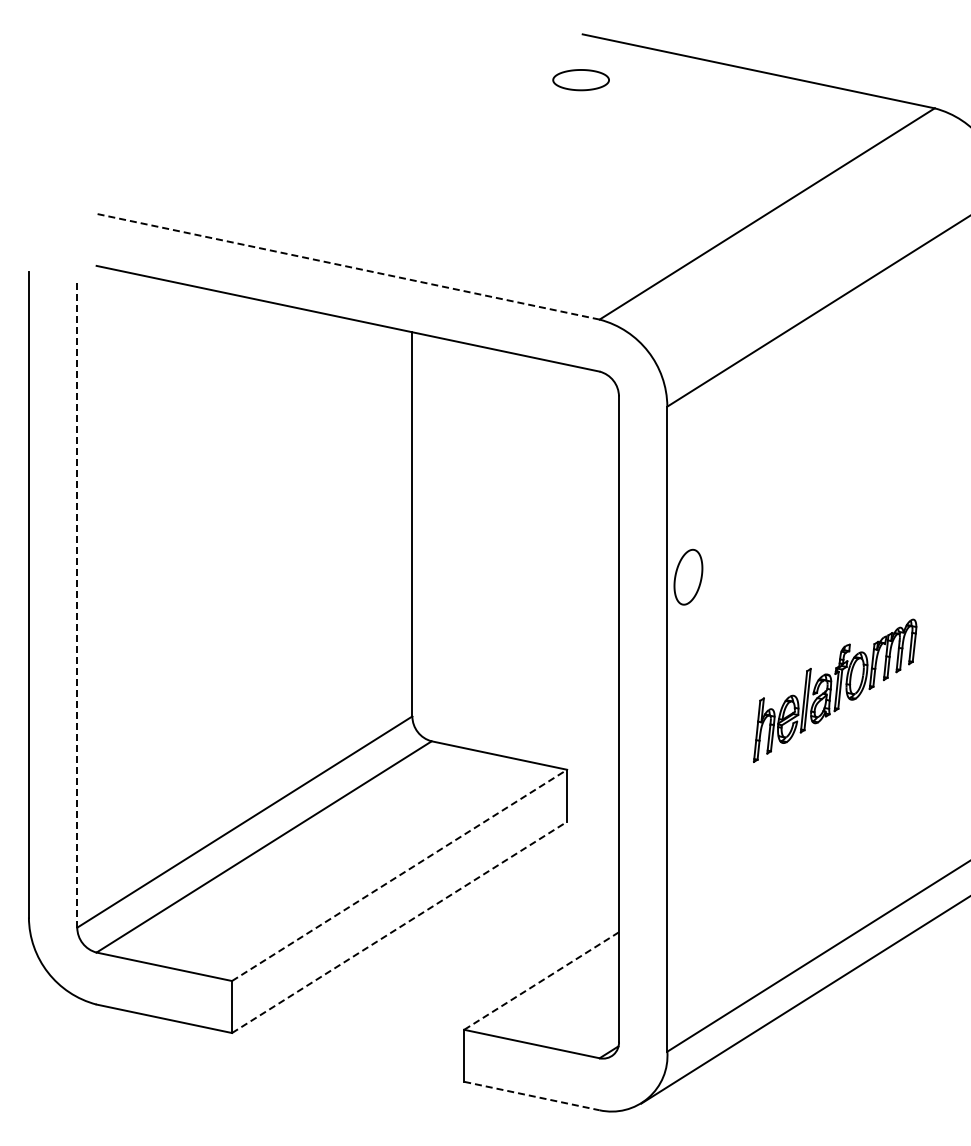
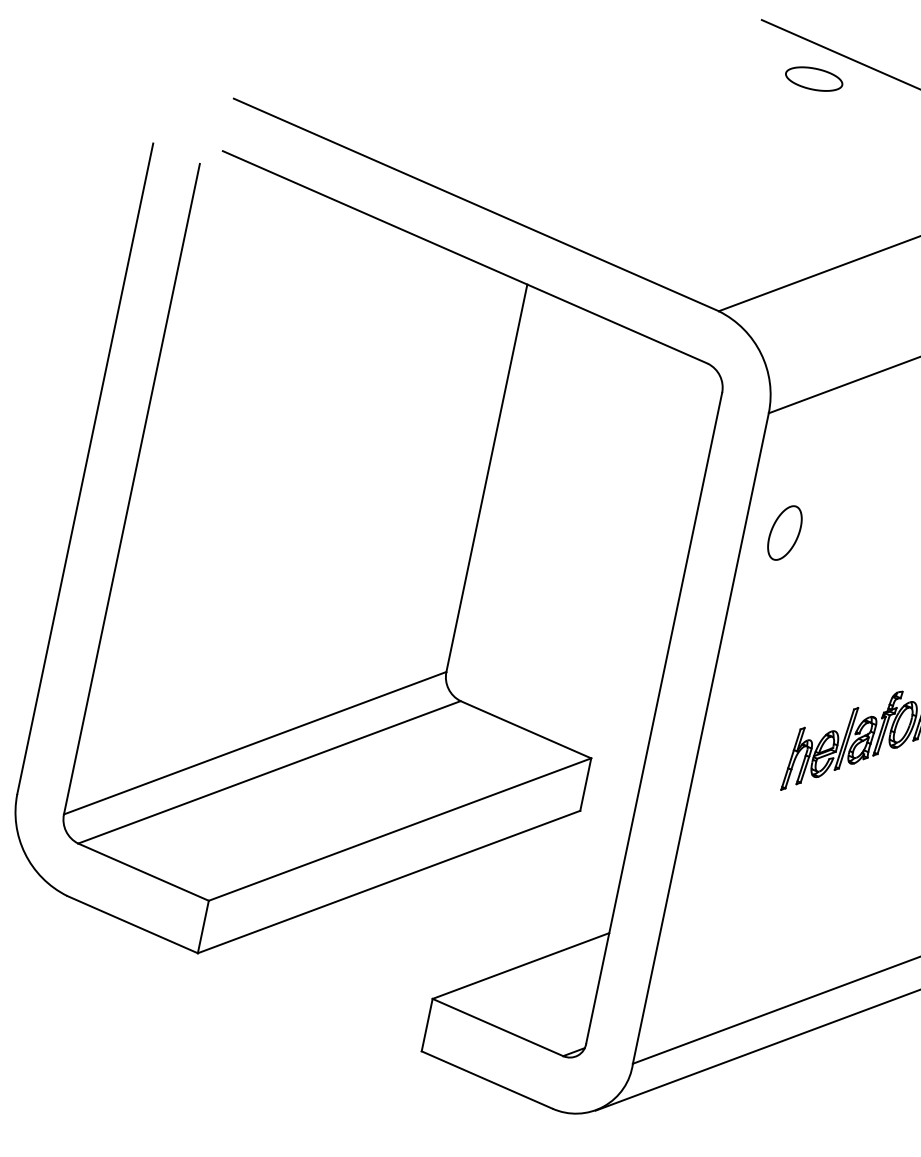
part: (580, 80) -> (813, 79), moved
line: (348, 266) -> (476, 204), dashed -> solid
part: (688, 576) -> (785, 532), moved
line: (77, 605) -> (132, 489), dashed -> solid
line: (400, 875) -> (400, 829), dashed -> solid
line: (400, 927) -> (389, 882), dashed -> solid
line: (542, 980) -> (522, 965), dashed -> solid
line: (532, 1096) -> (487, 1080), dashed -> solid

